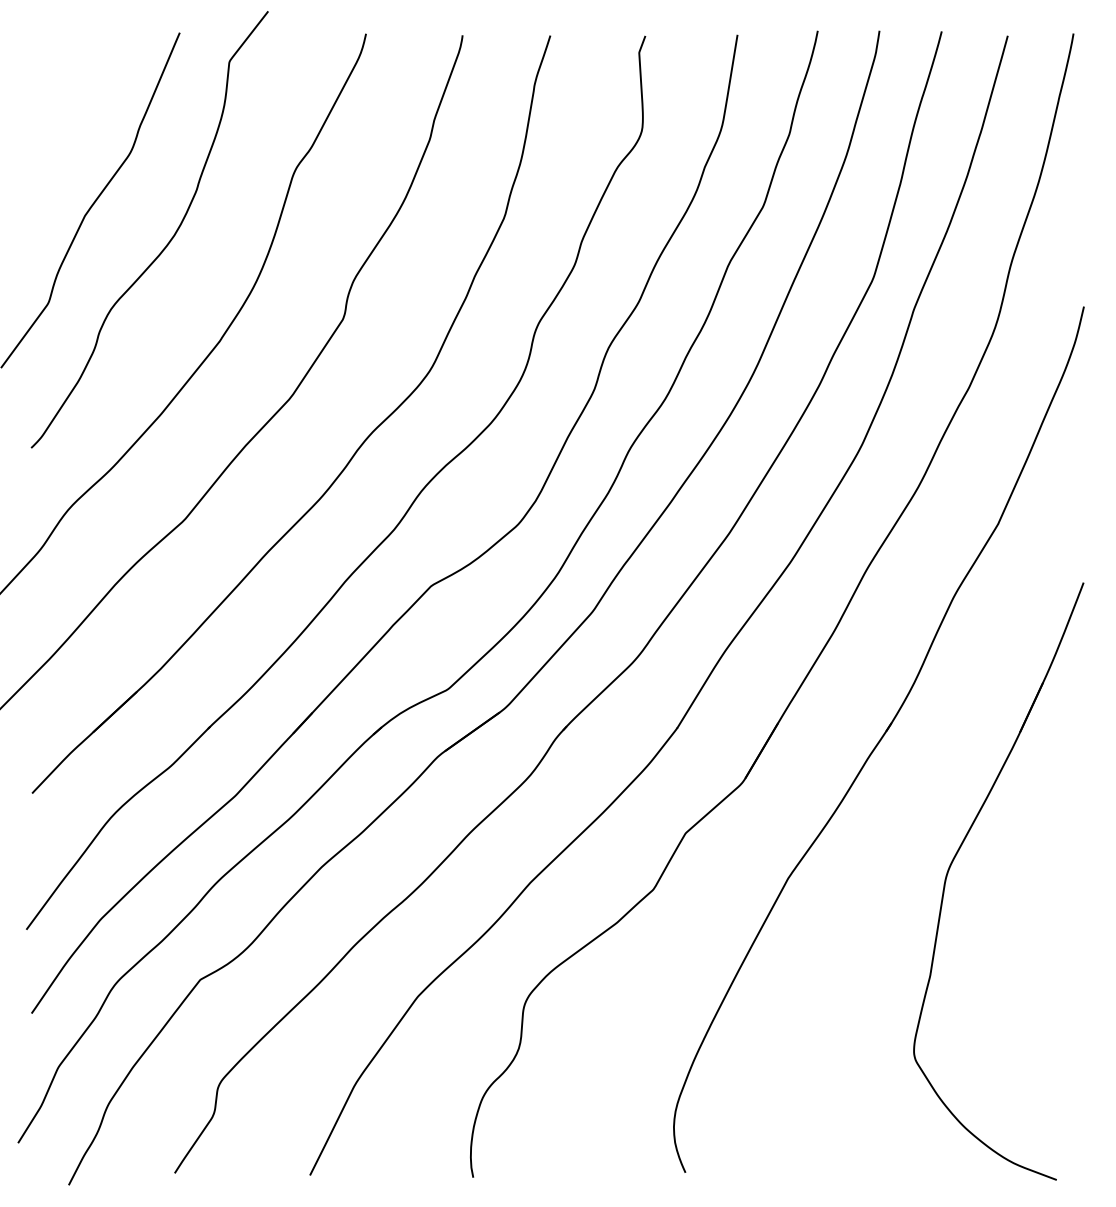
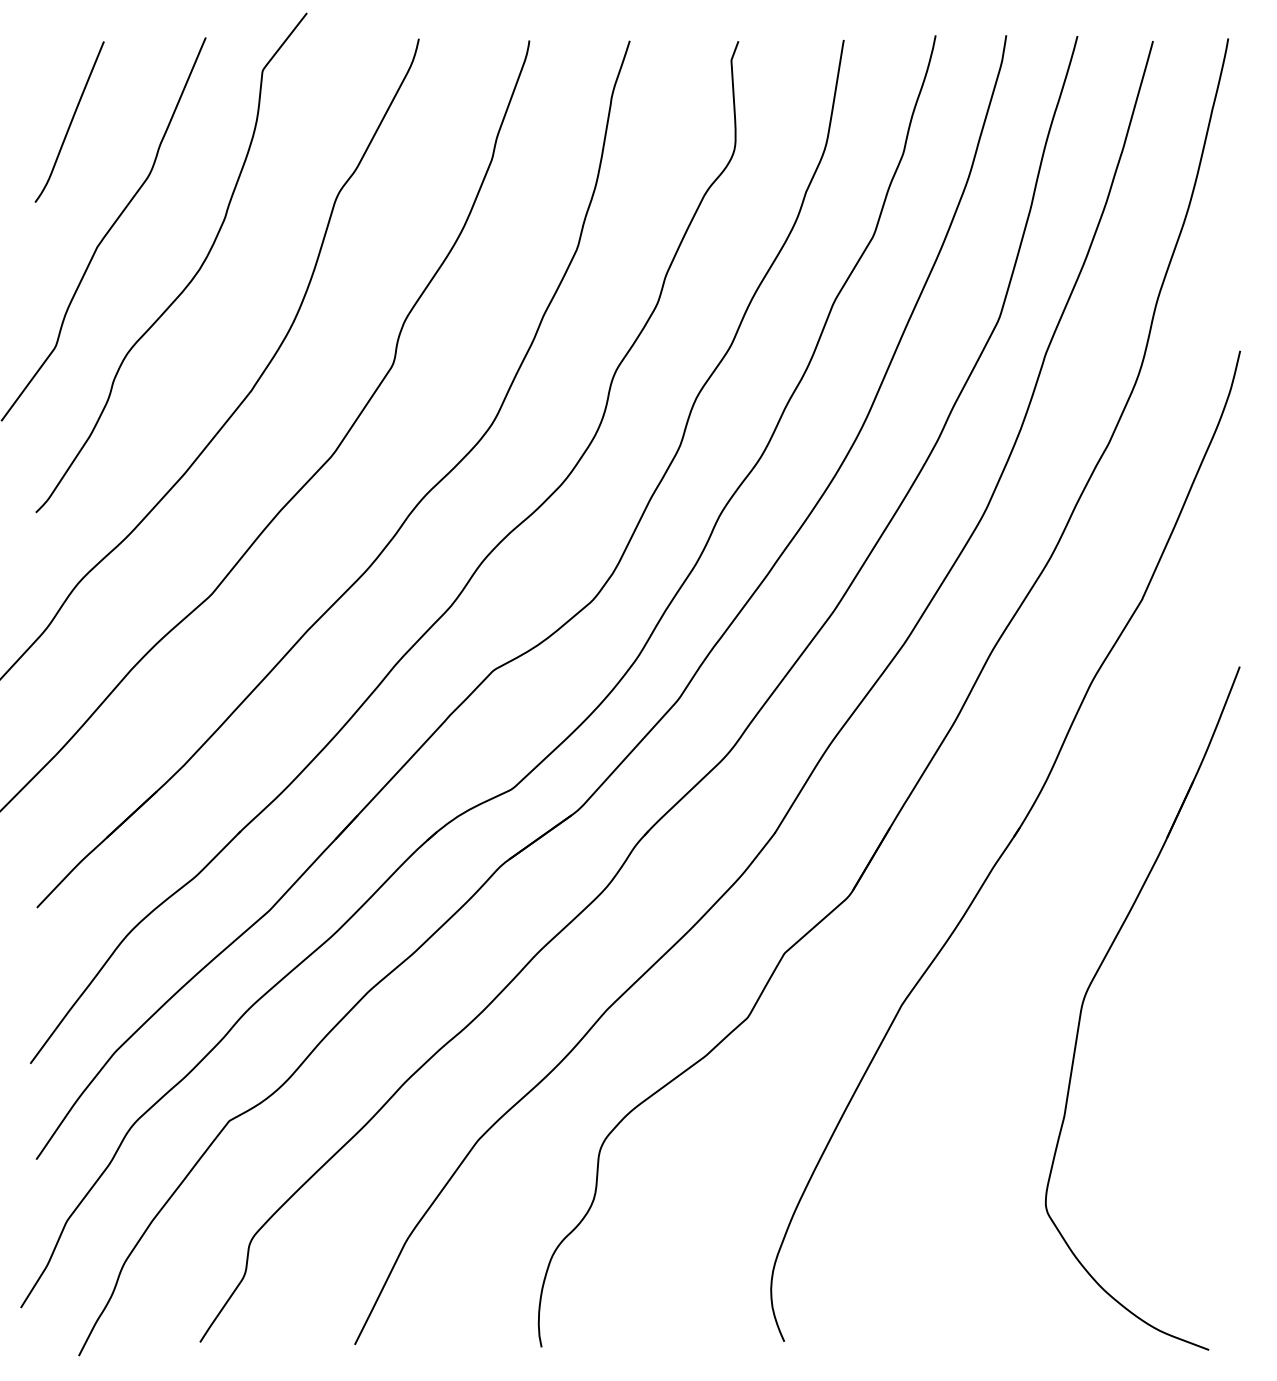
curve: (61, 106) -> (70, 121), added

